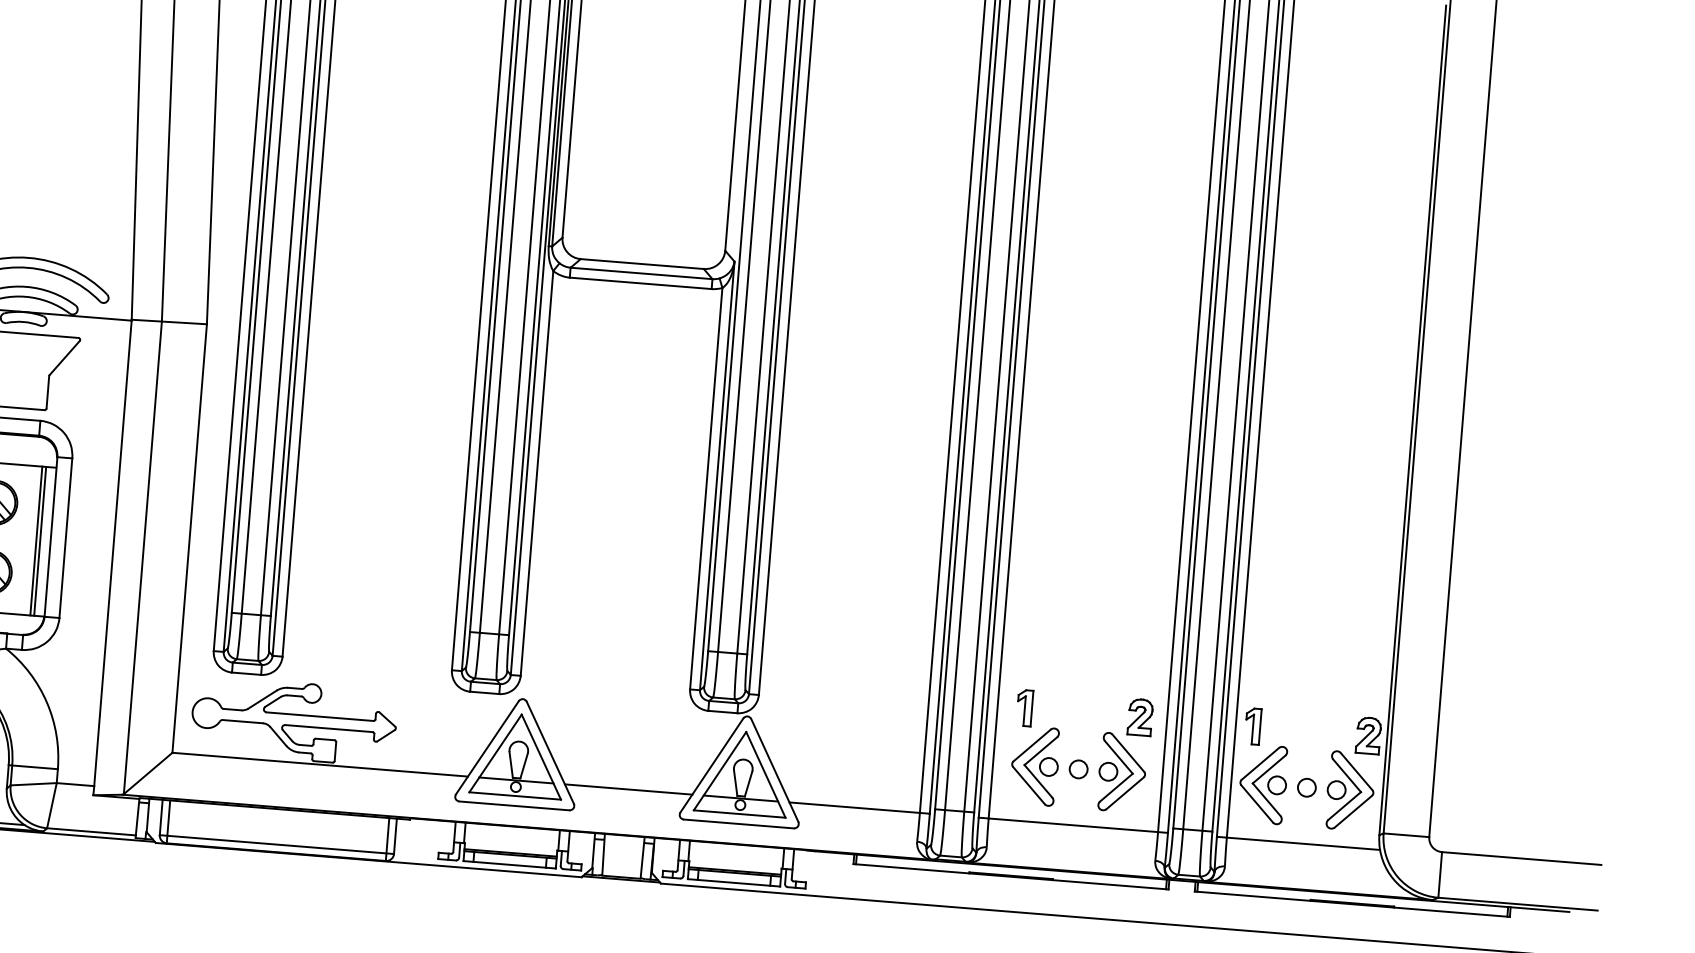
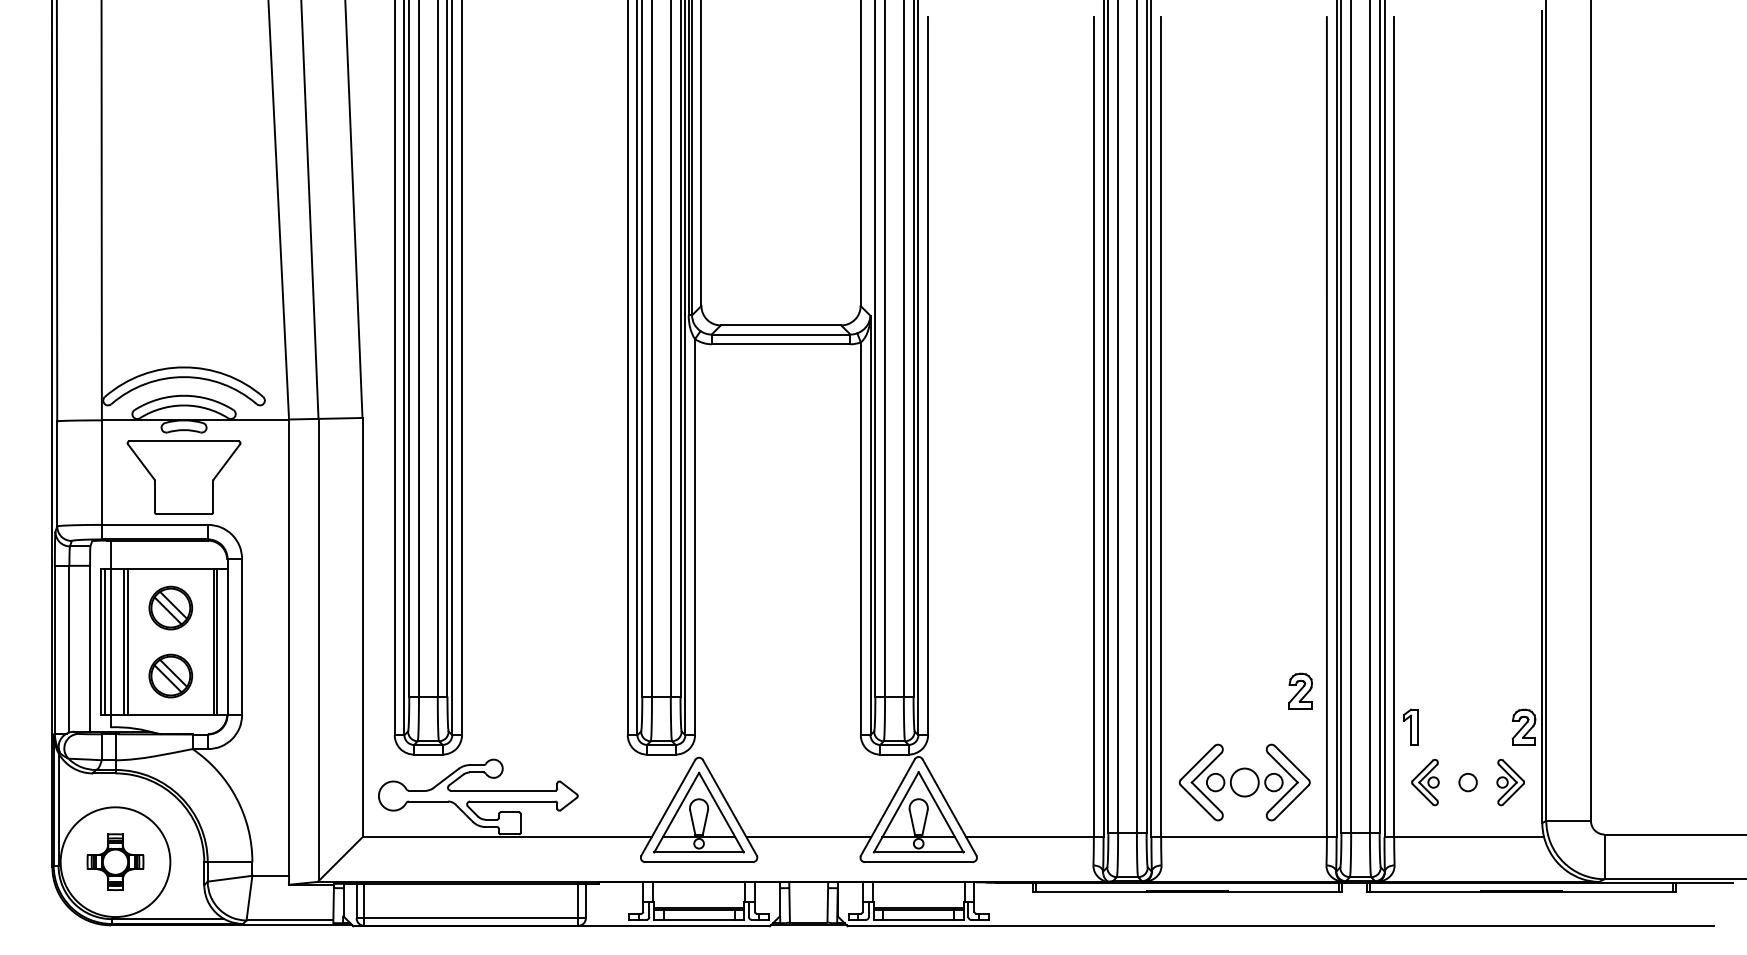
part: (1024, 707) -> (1187, 726), removed
part: (1140, 716) -> (1300, 690), moved
circle: (1078, 769) -> (1244, 782), size x1.6
part: (1263, 784) -> (1425, 782), size x0.6
part: (1350, 791) -> (1510, 782), size x0.6

